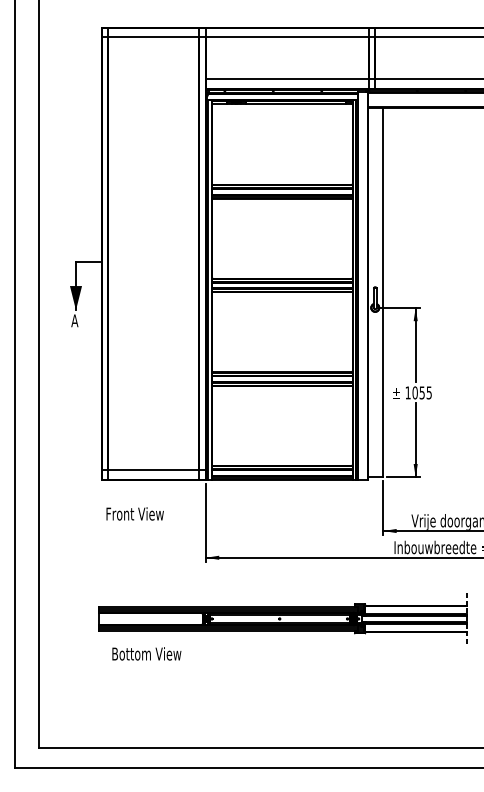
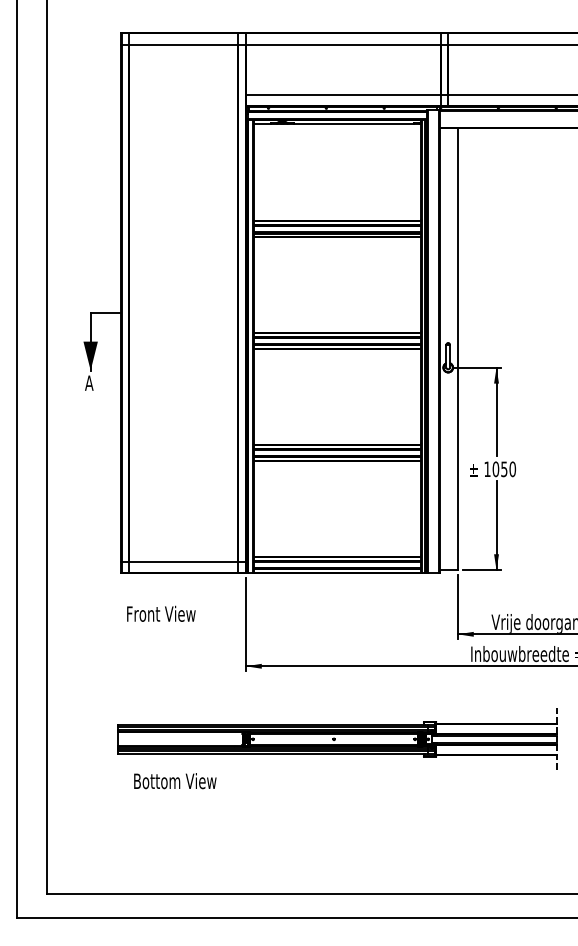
text: (429, 393) -> (512, 469), 1055 -> 1050

